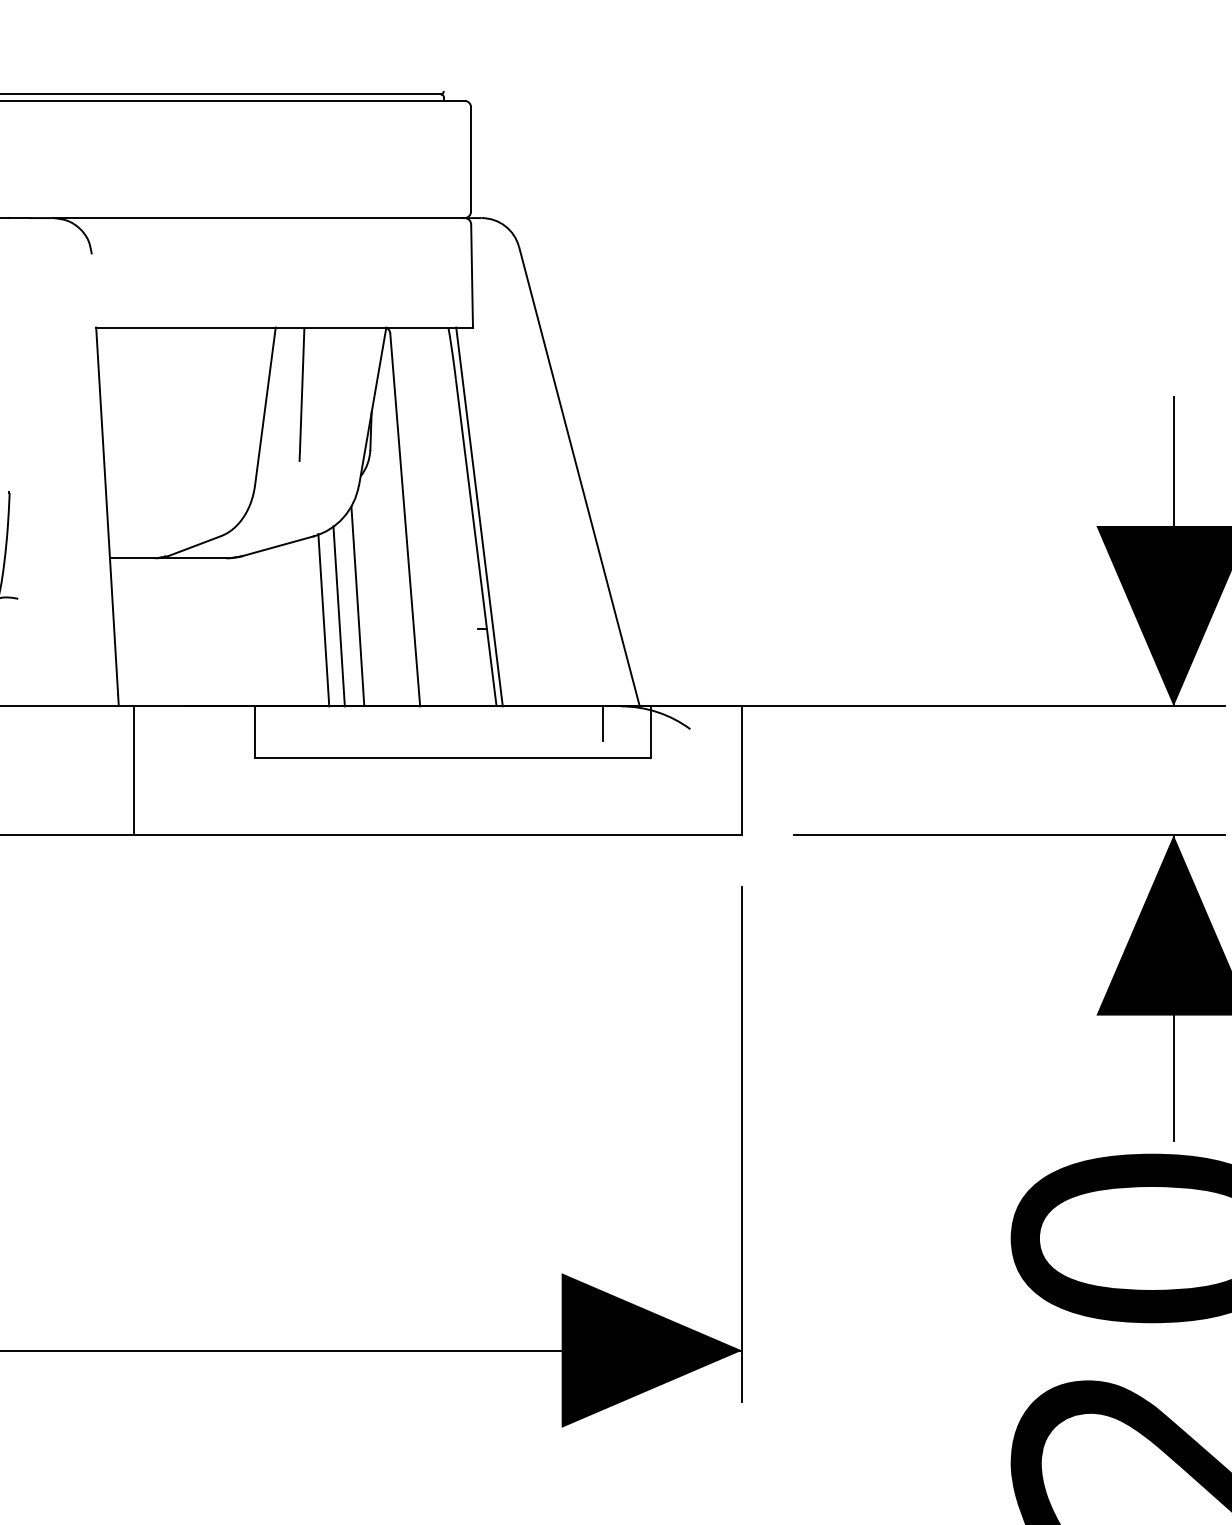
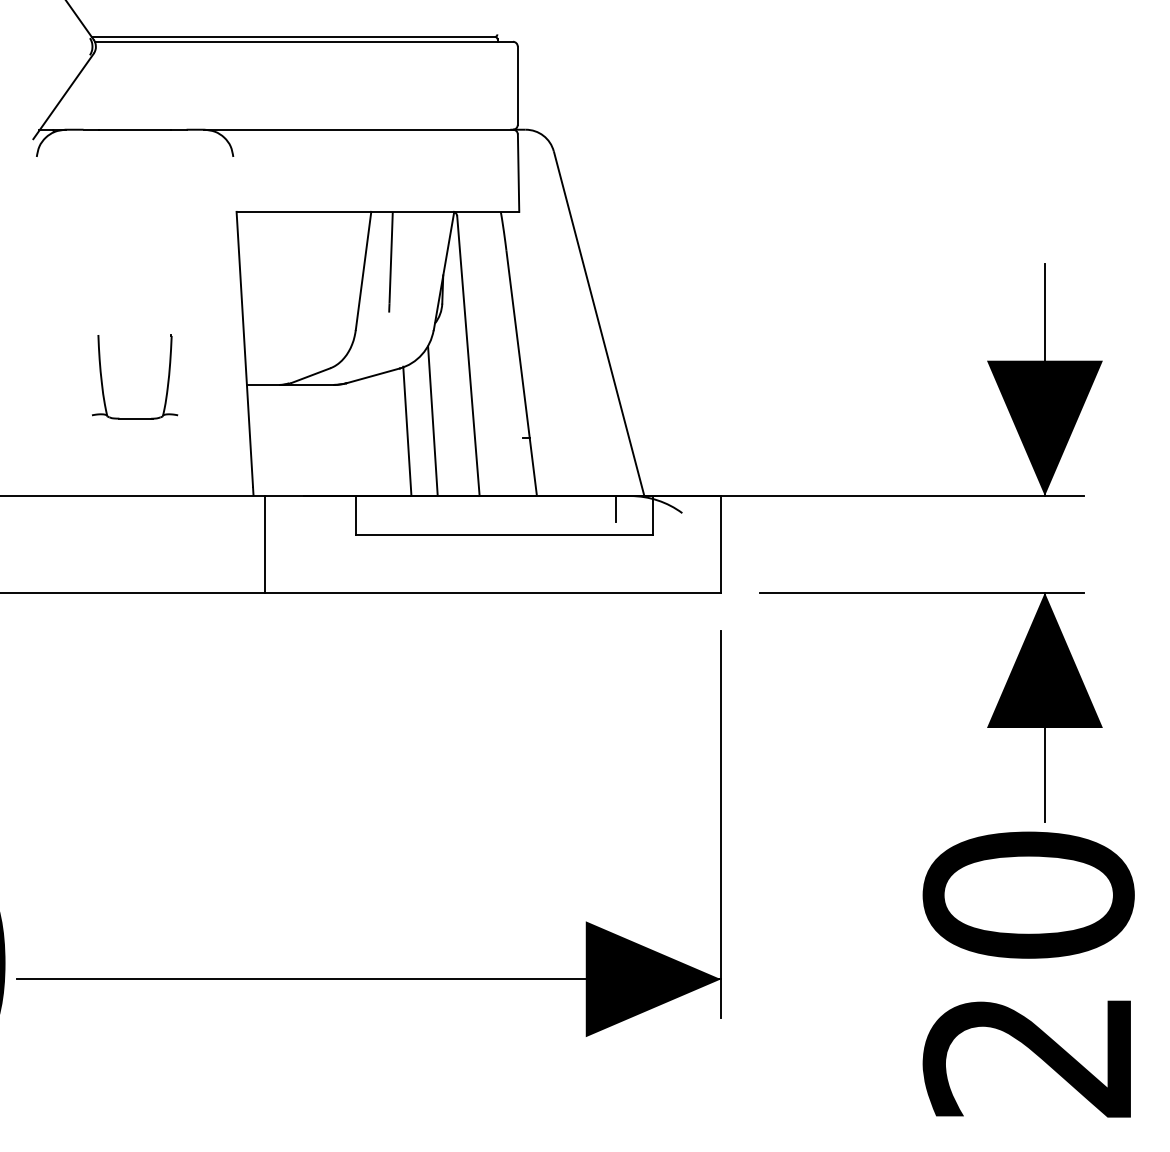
line: (478, 516) -> (523, 353), removed
line: (338, 616) -> (418, 428), removed

